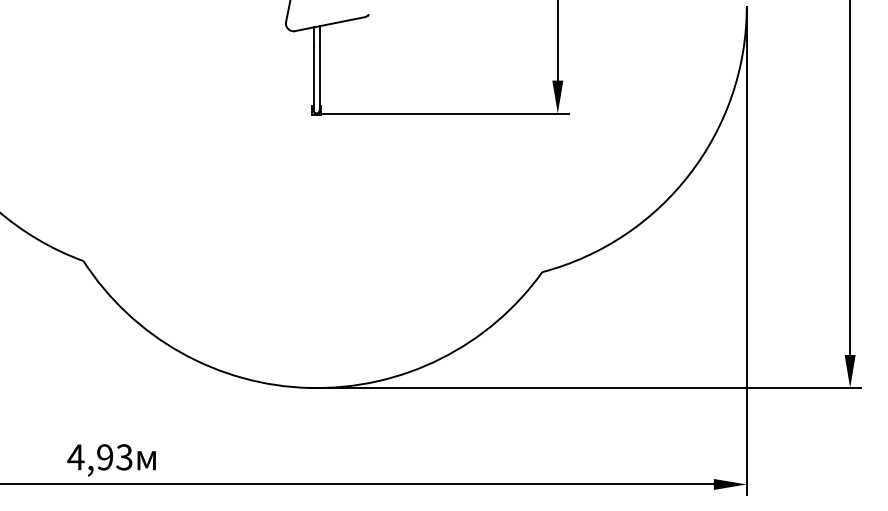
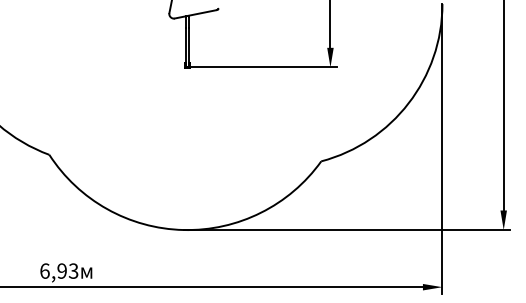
text: (75, 456) -> (44, 270), 4,93 -> 6,93

